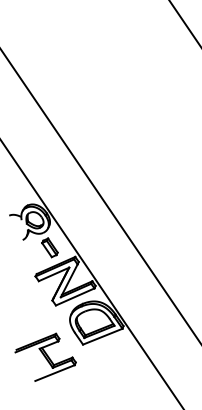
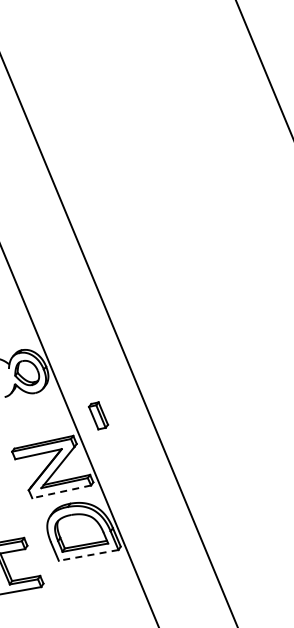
part: (49, 247) -> (98, 415), moved
line: (75, 296) -> (61, 491), solid -> dashed
line: (102, 336) -> (88, 555), solid -> dashed

